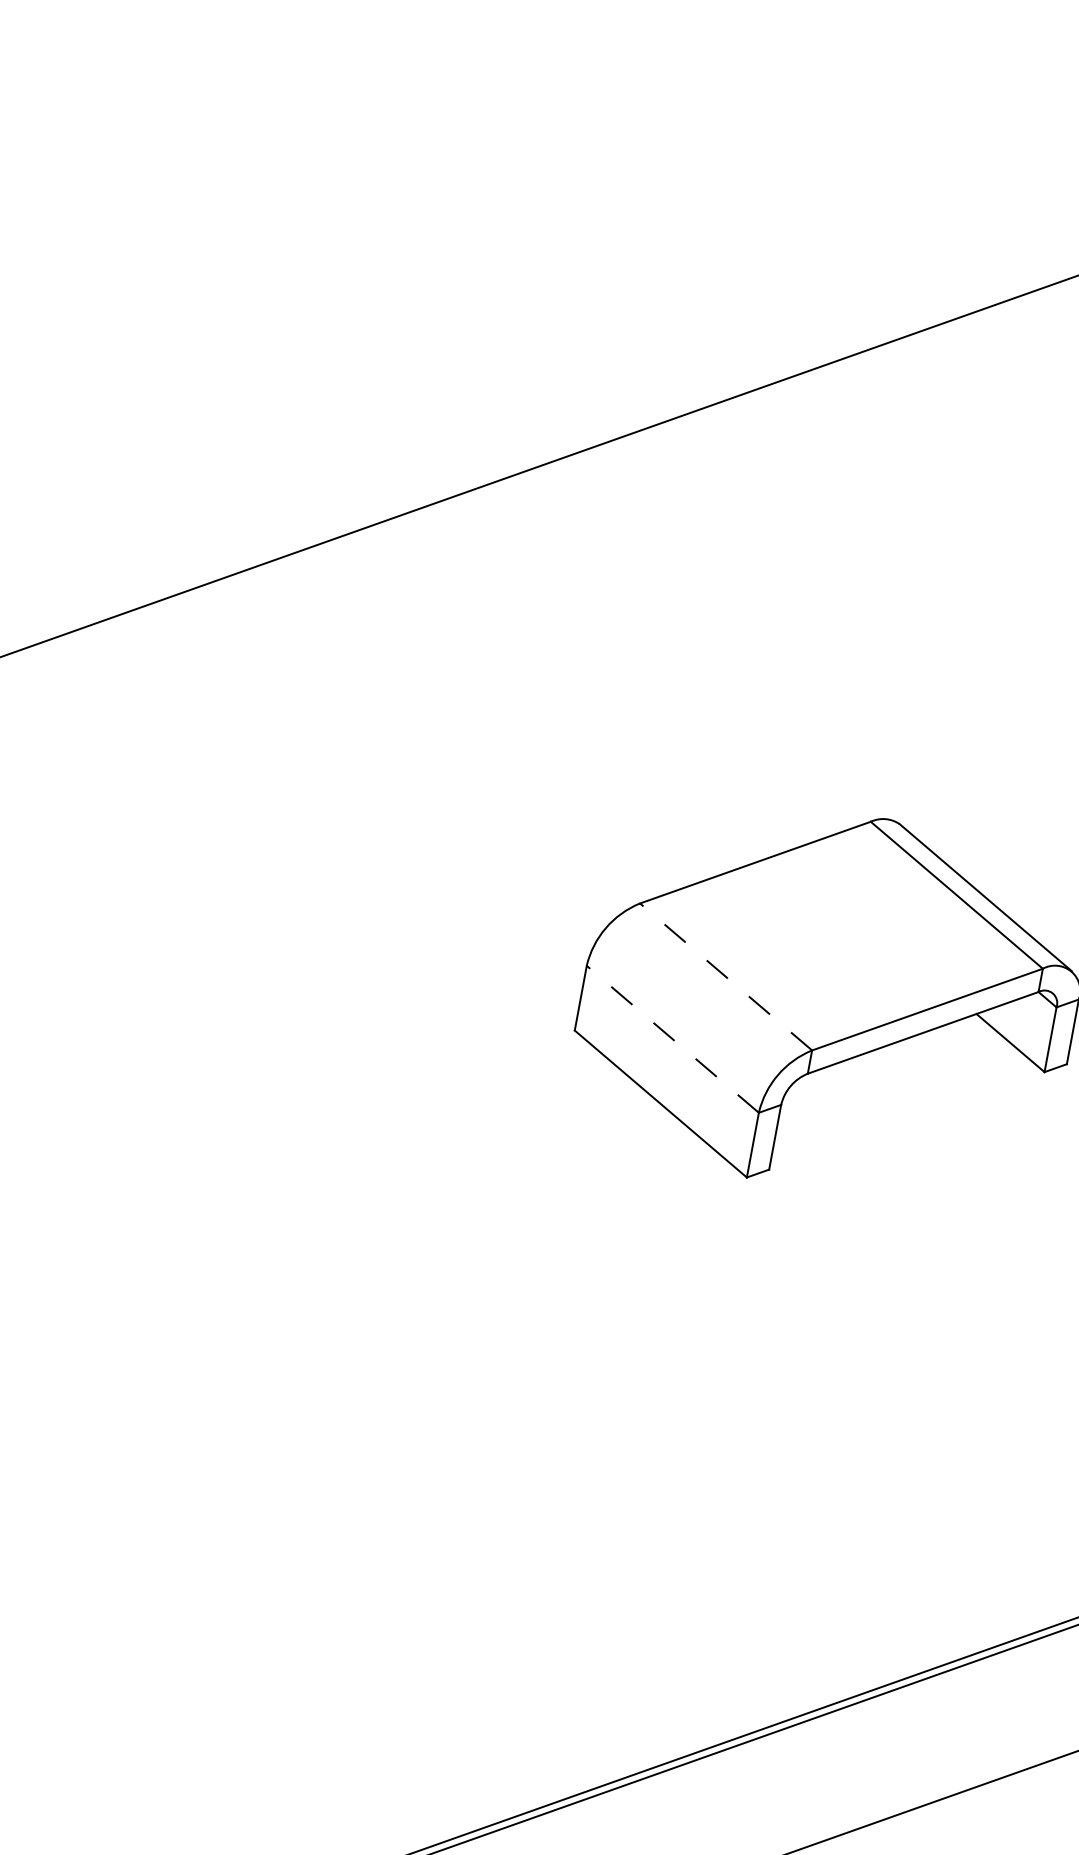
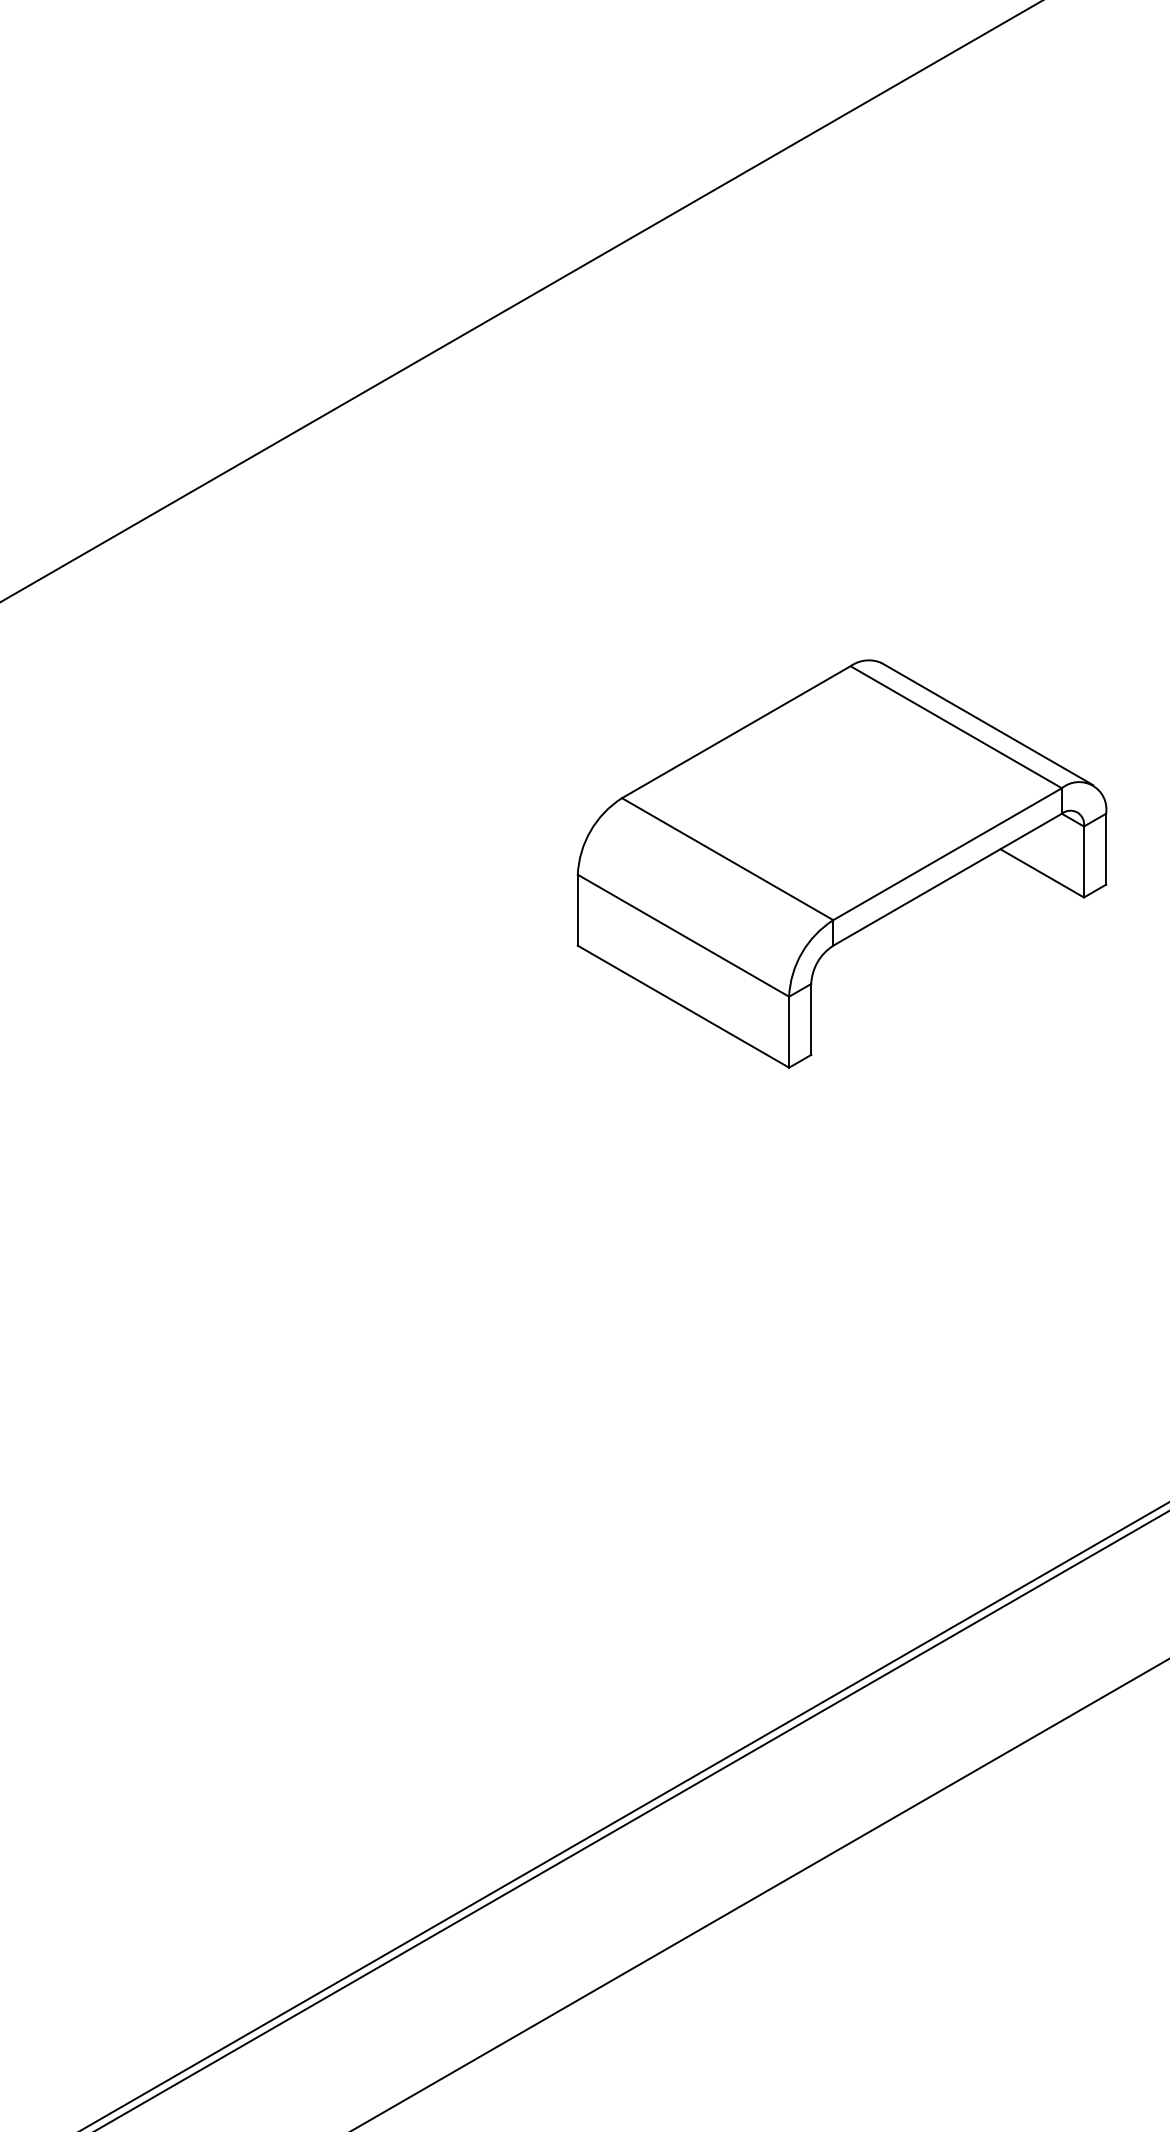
line: (725, 977) -> (727, 859), dashed -> solid
line: (672, 1039) -> (683, 935), dashed -> solid

